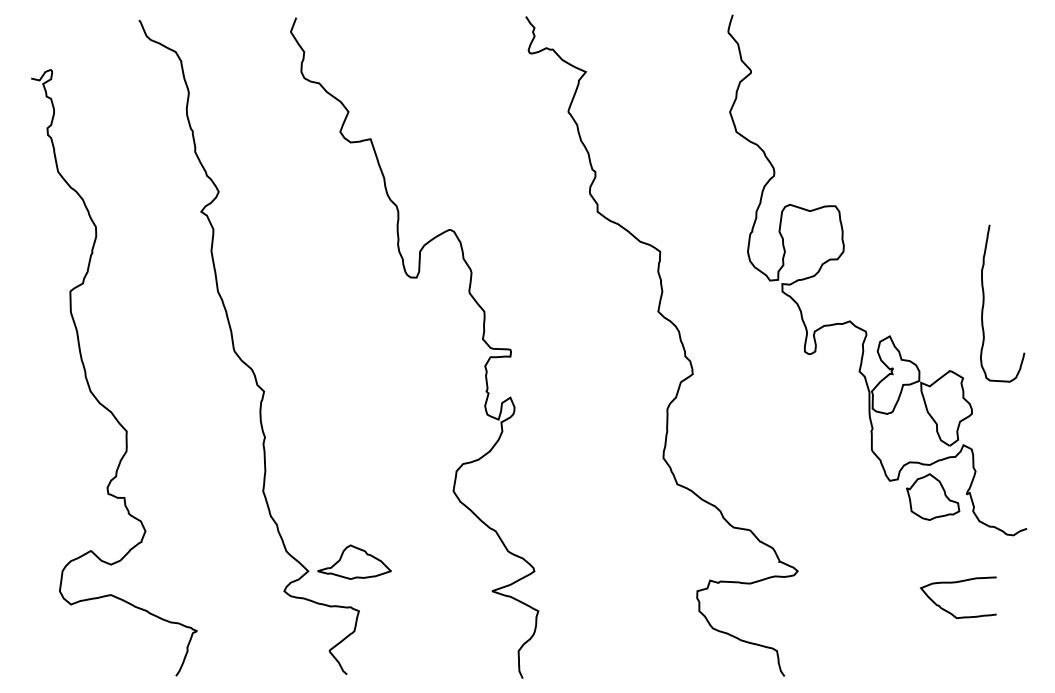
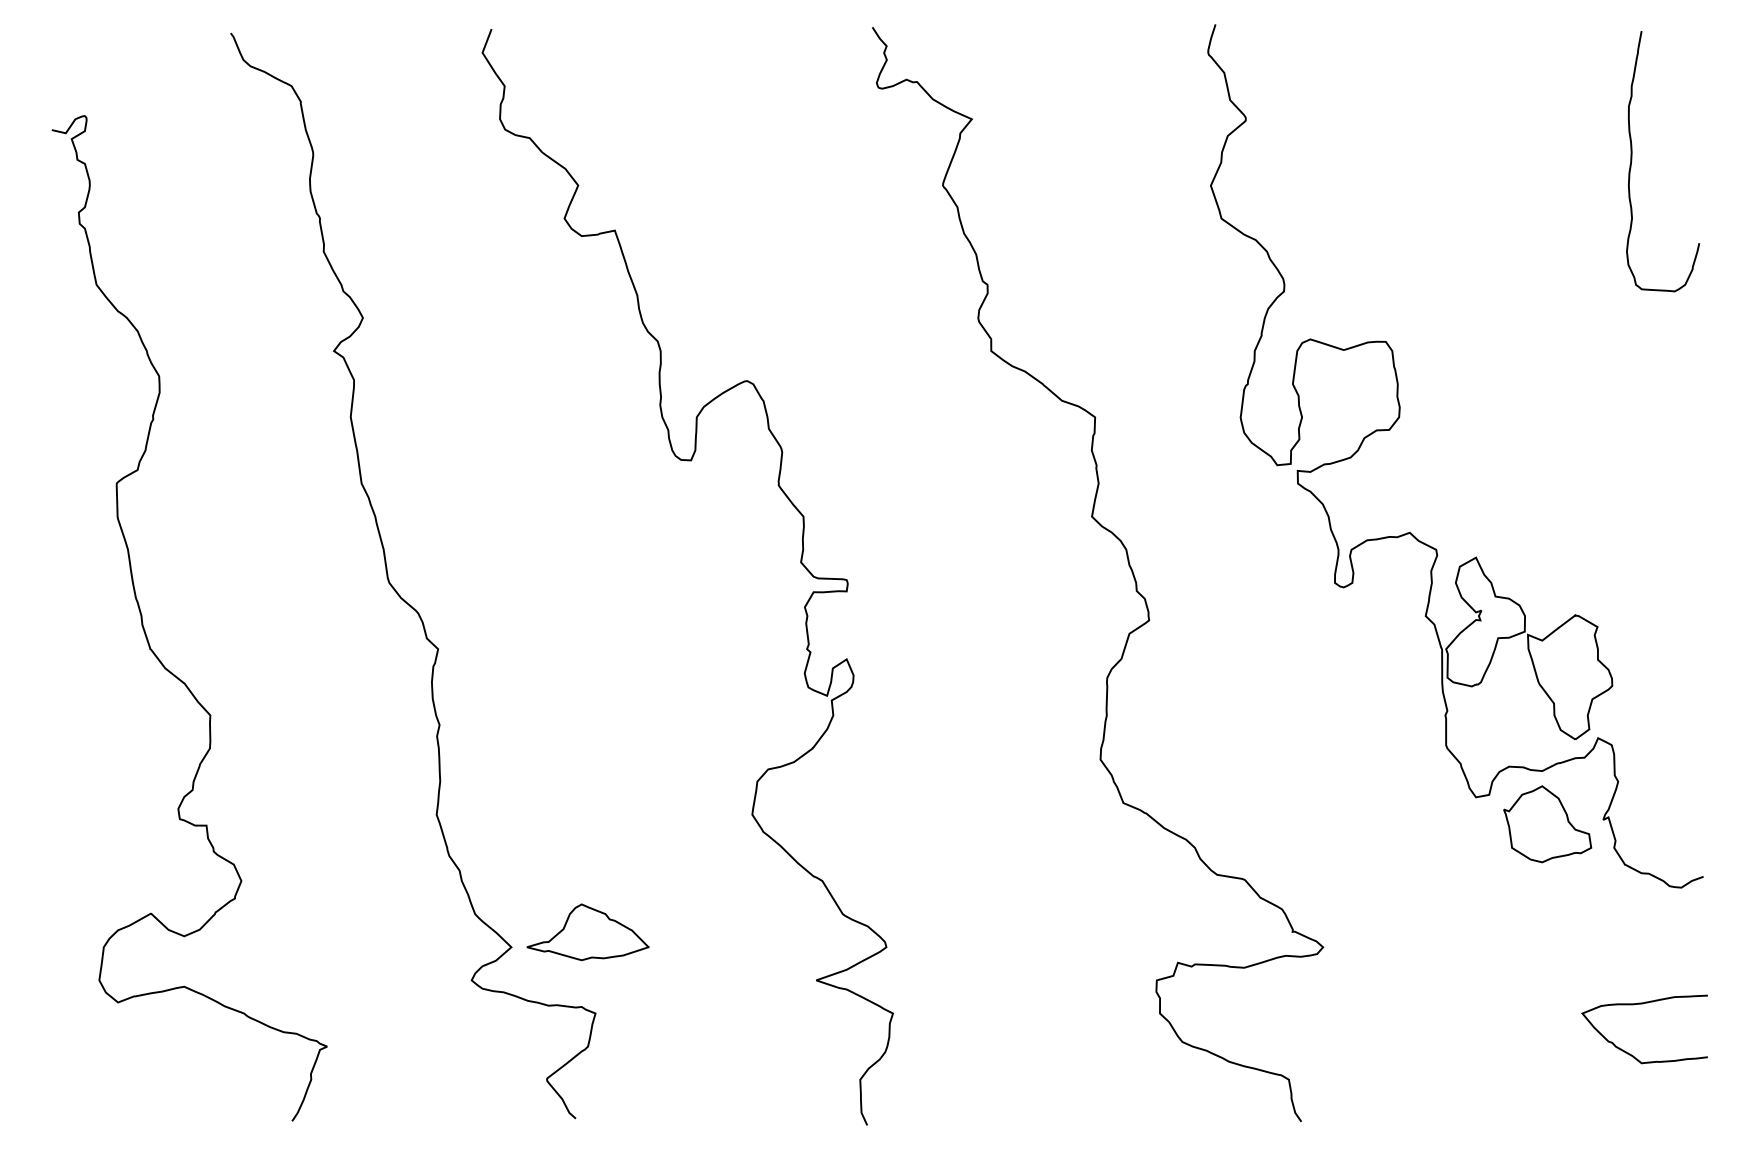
curve: (984, 303) -> (1632, 161), moved
curve: (956, 583) -> (1641, 1005), moved

